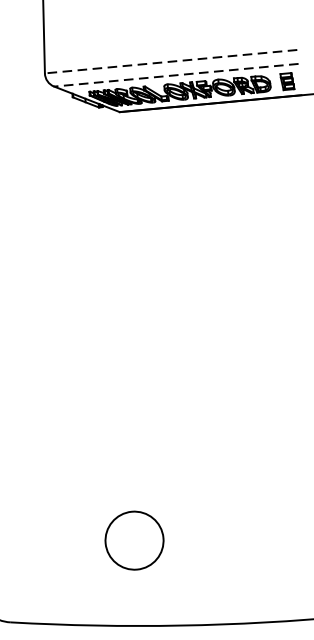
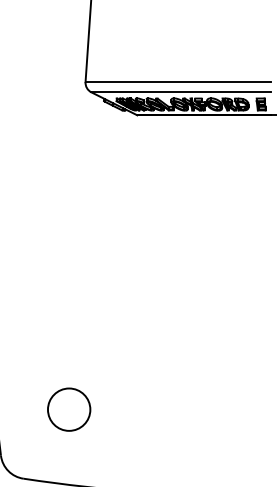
line: (170, 62) -> (177, 82), dashed -> solid
line: (175, 75) -> (180, 92), dashed -> solid
circle: (134, 540) -> (69, 409), moved

